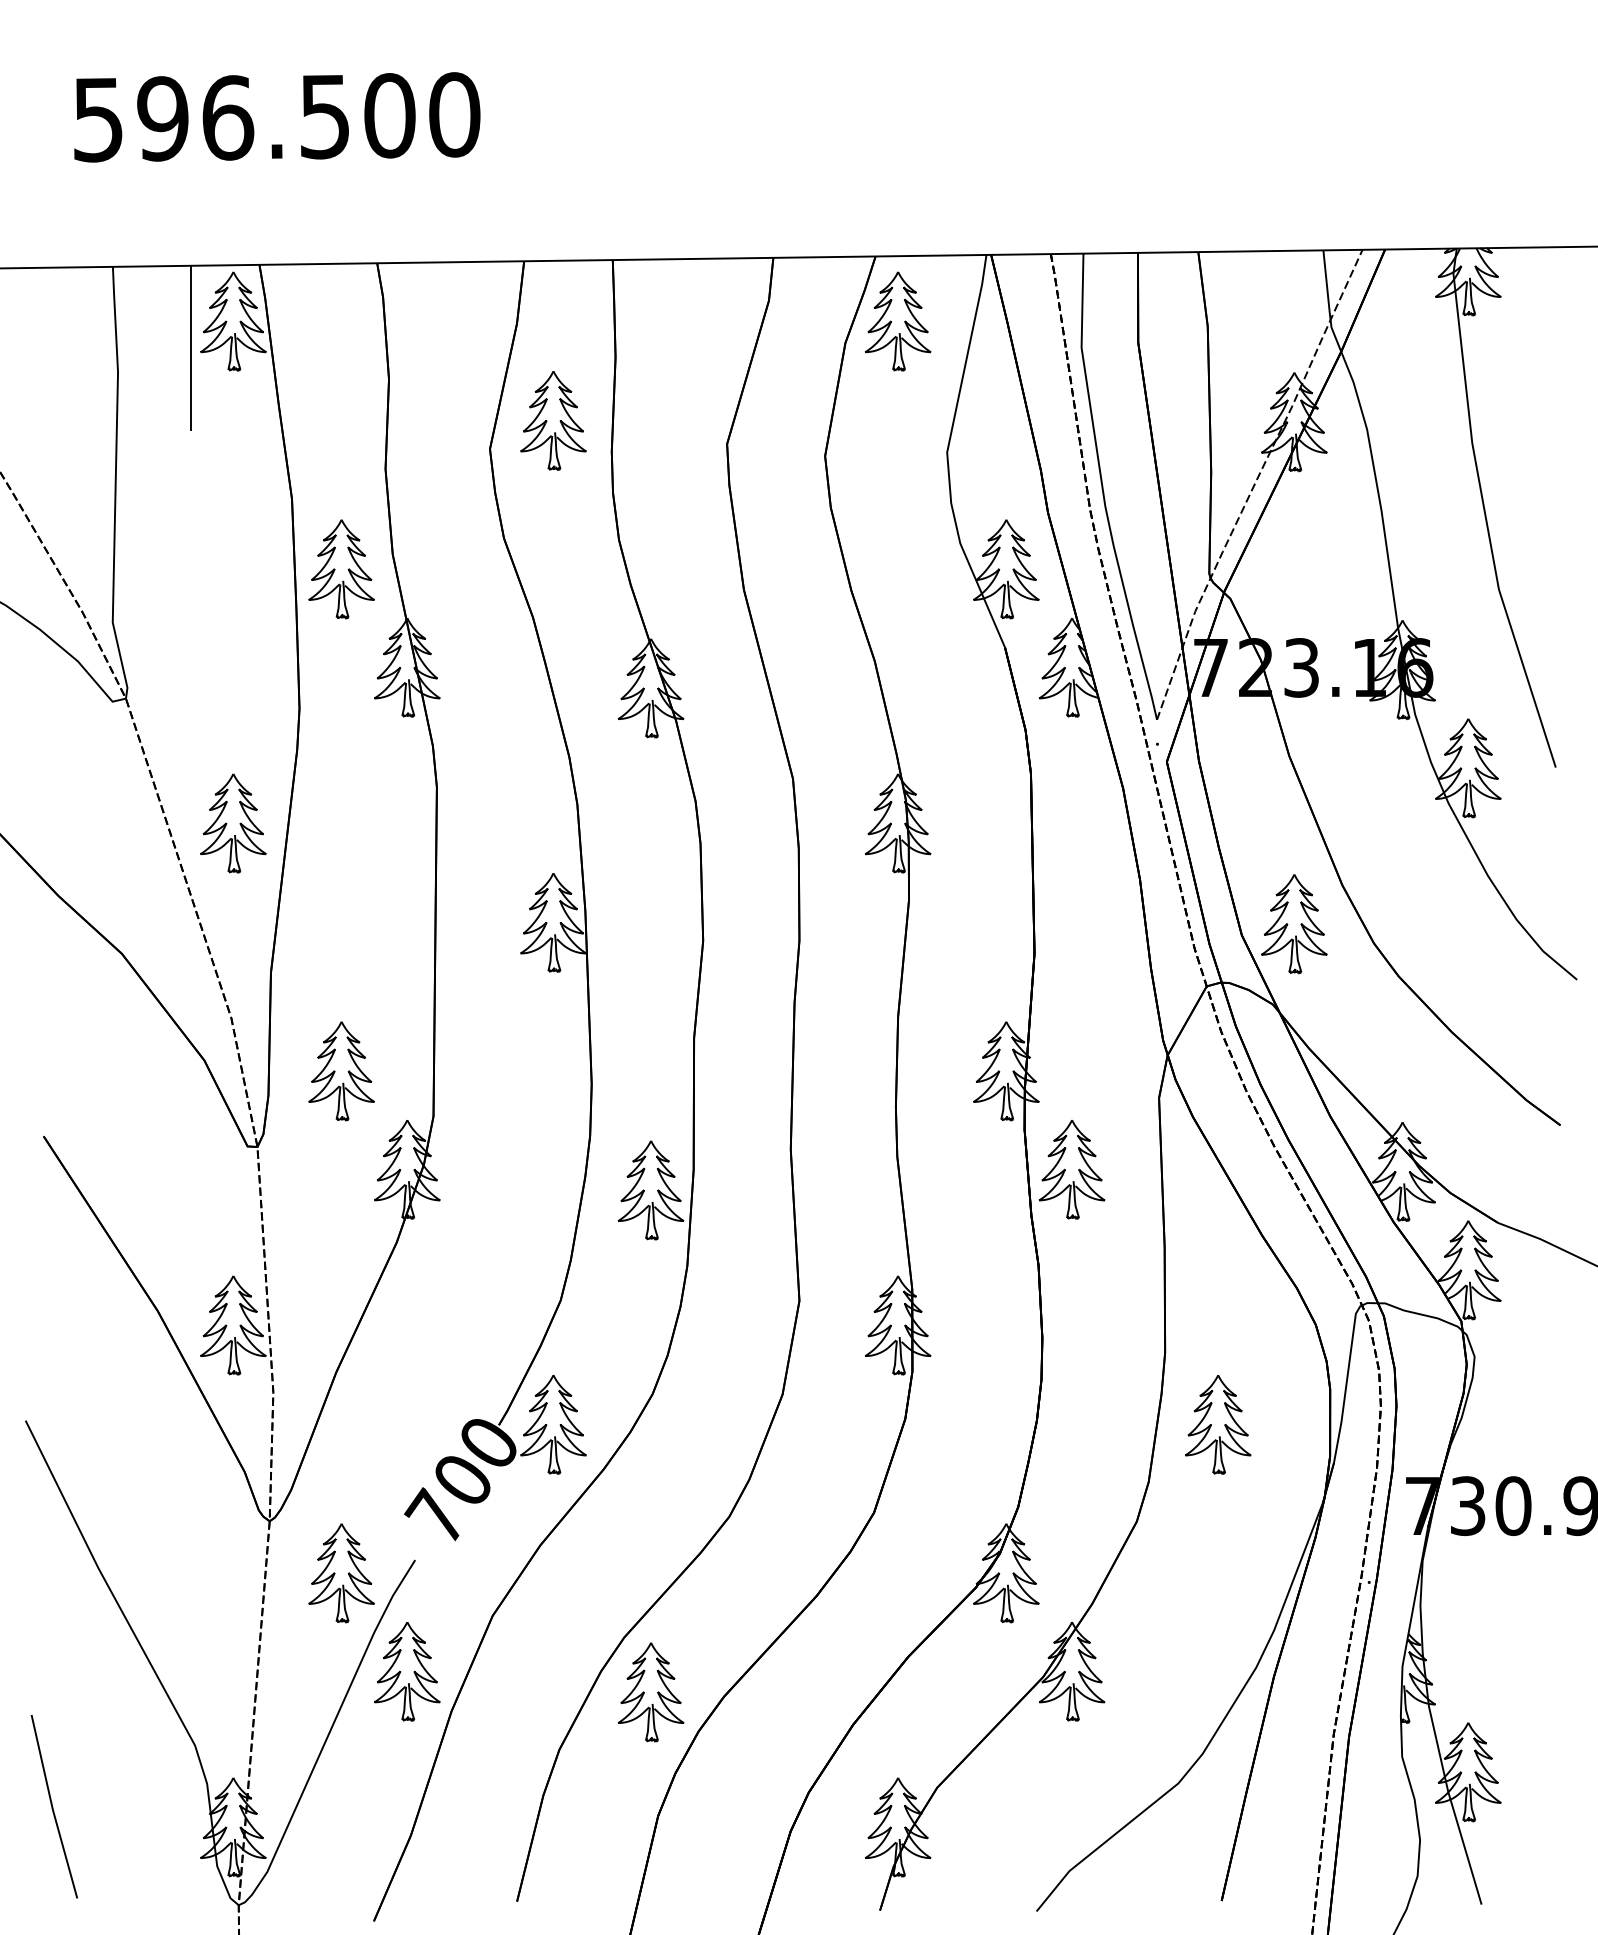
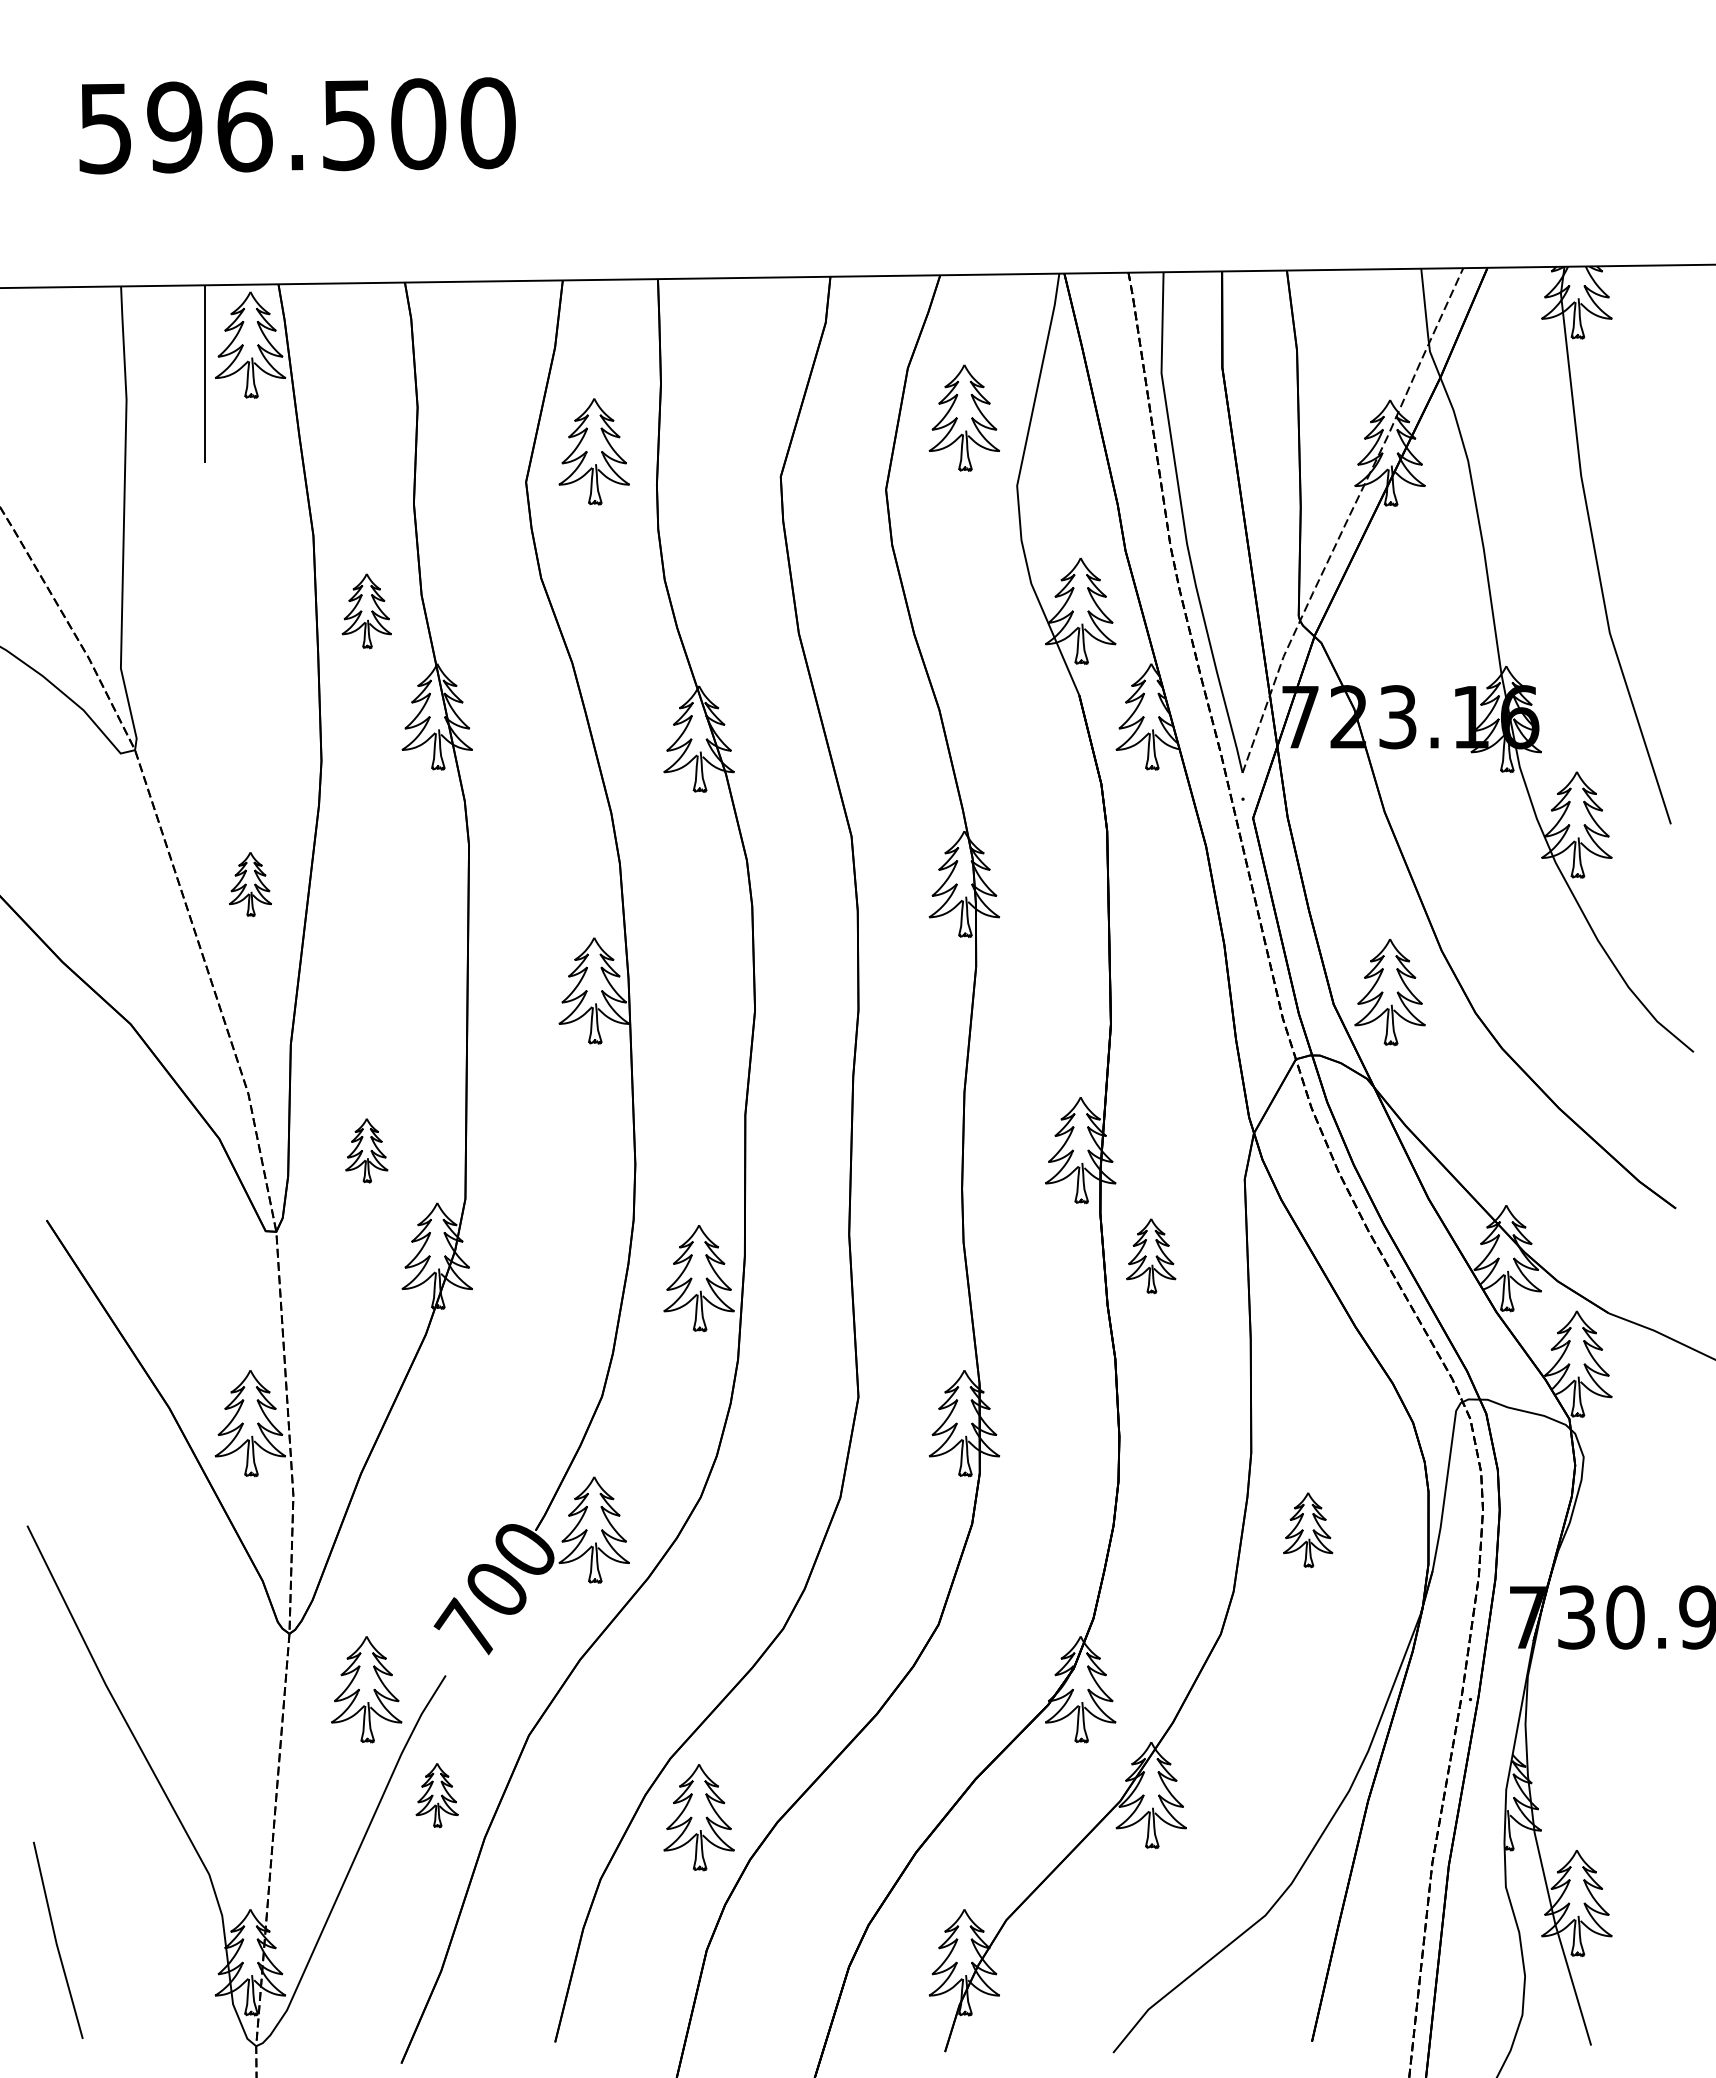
part: (898, 320) -> (964, 417), moved
part: (341, 568) -> (366, 610), size x0.7
part: (233, 823) -> (250, 884), size x0.6
part: (341, 1071) -> (366, 1150), size x0.6
part: (1071, 1169) -> (1150, 1255), size x0.7
part: (1217, 1424) -> (1307, 1529), size x0.7
part: (406, 1671) -> (436, 1795), size x0.6

